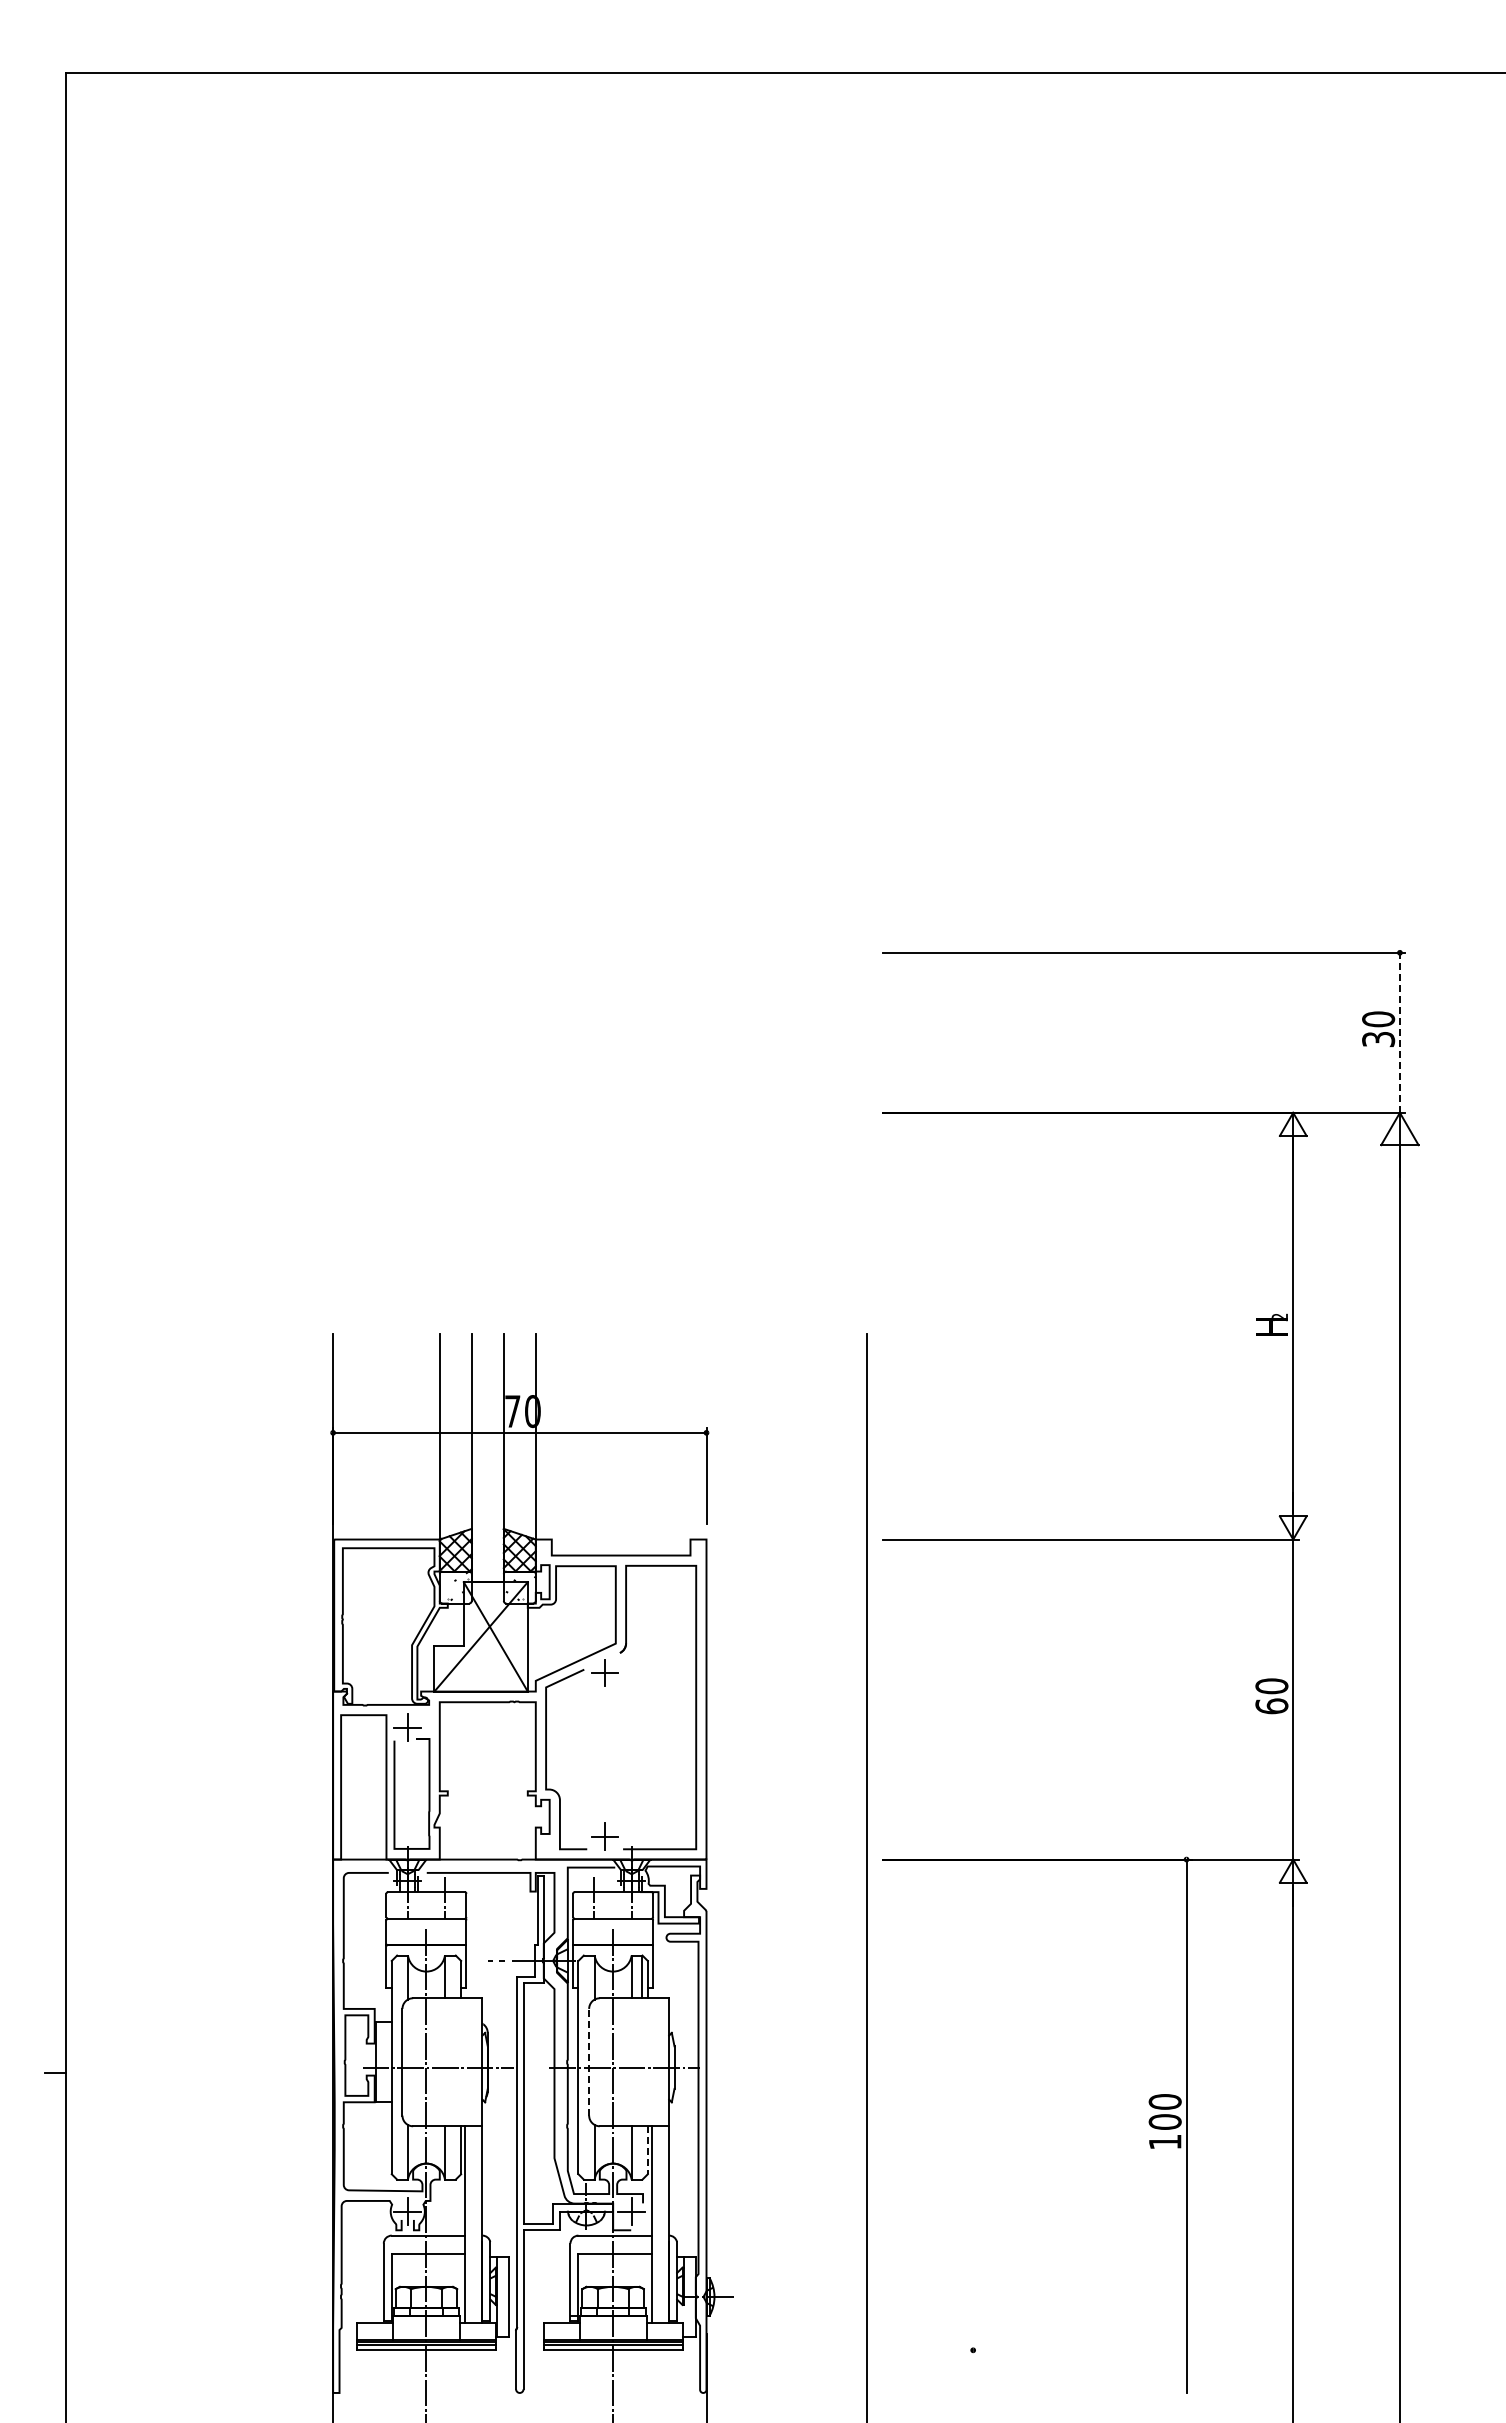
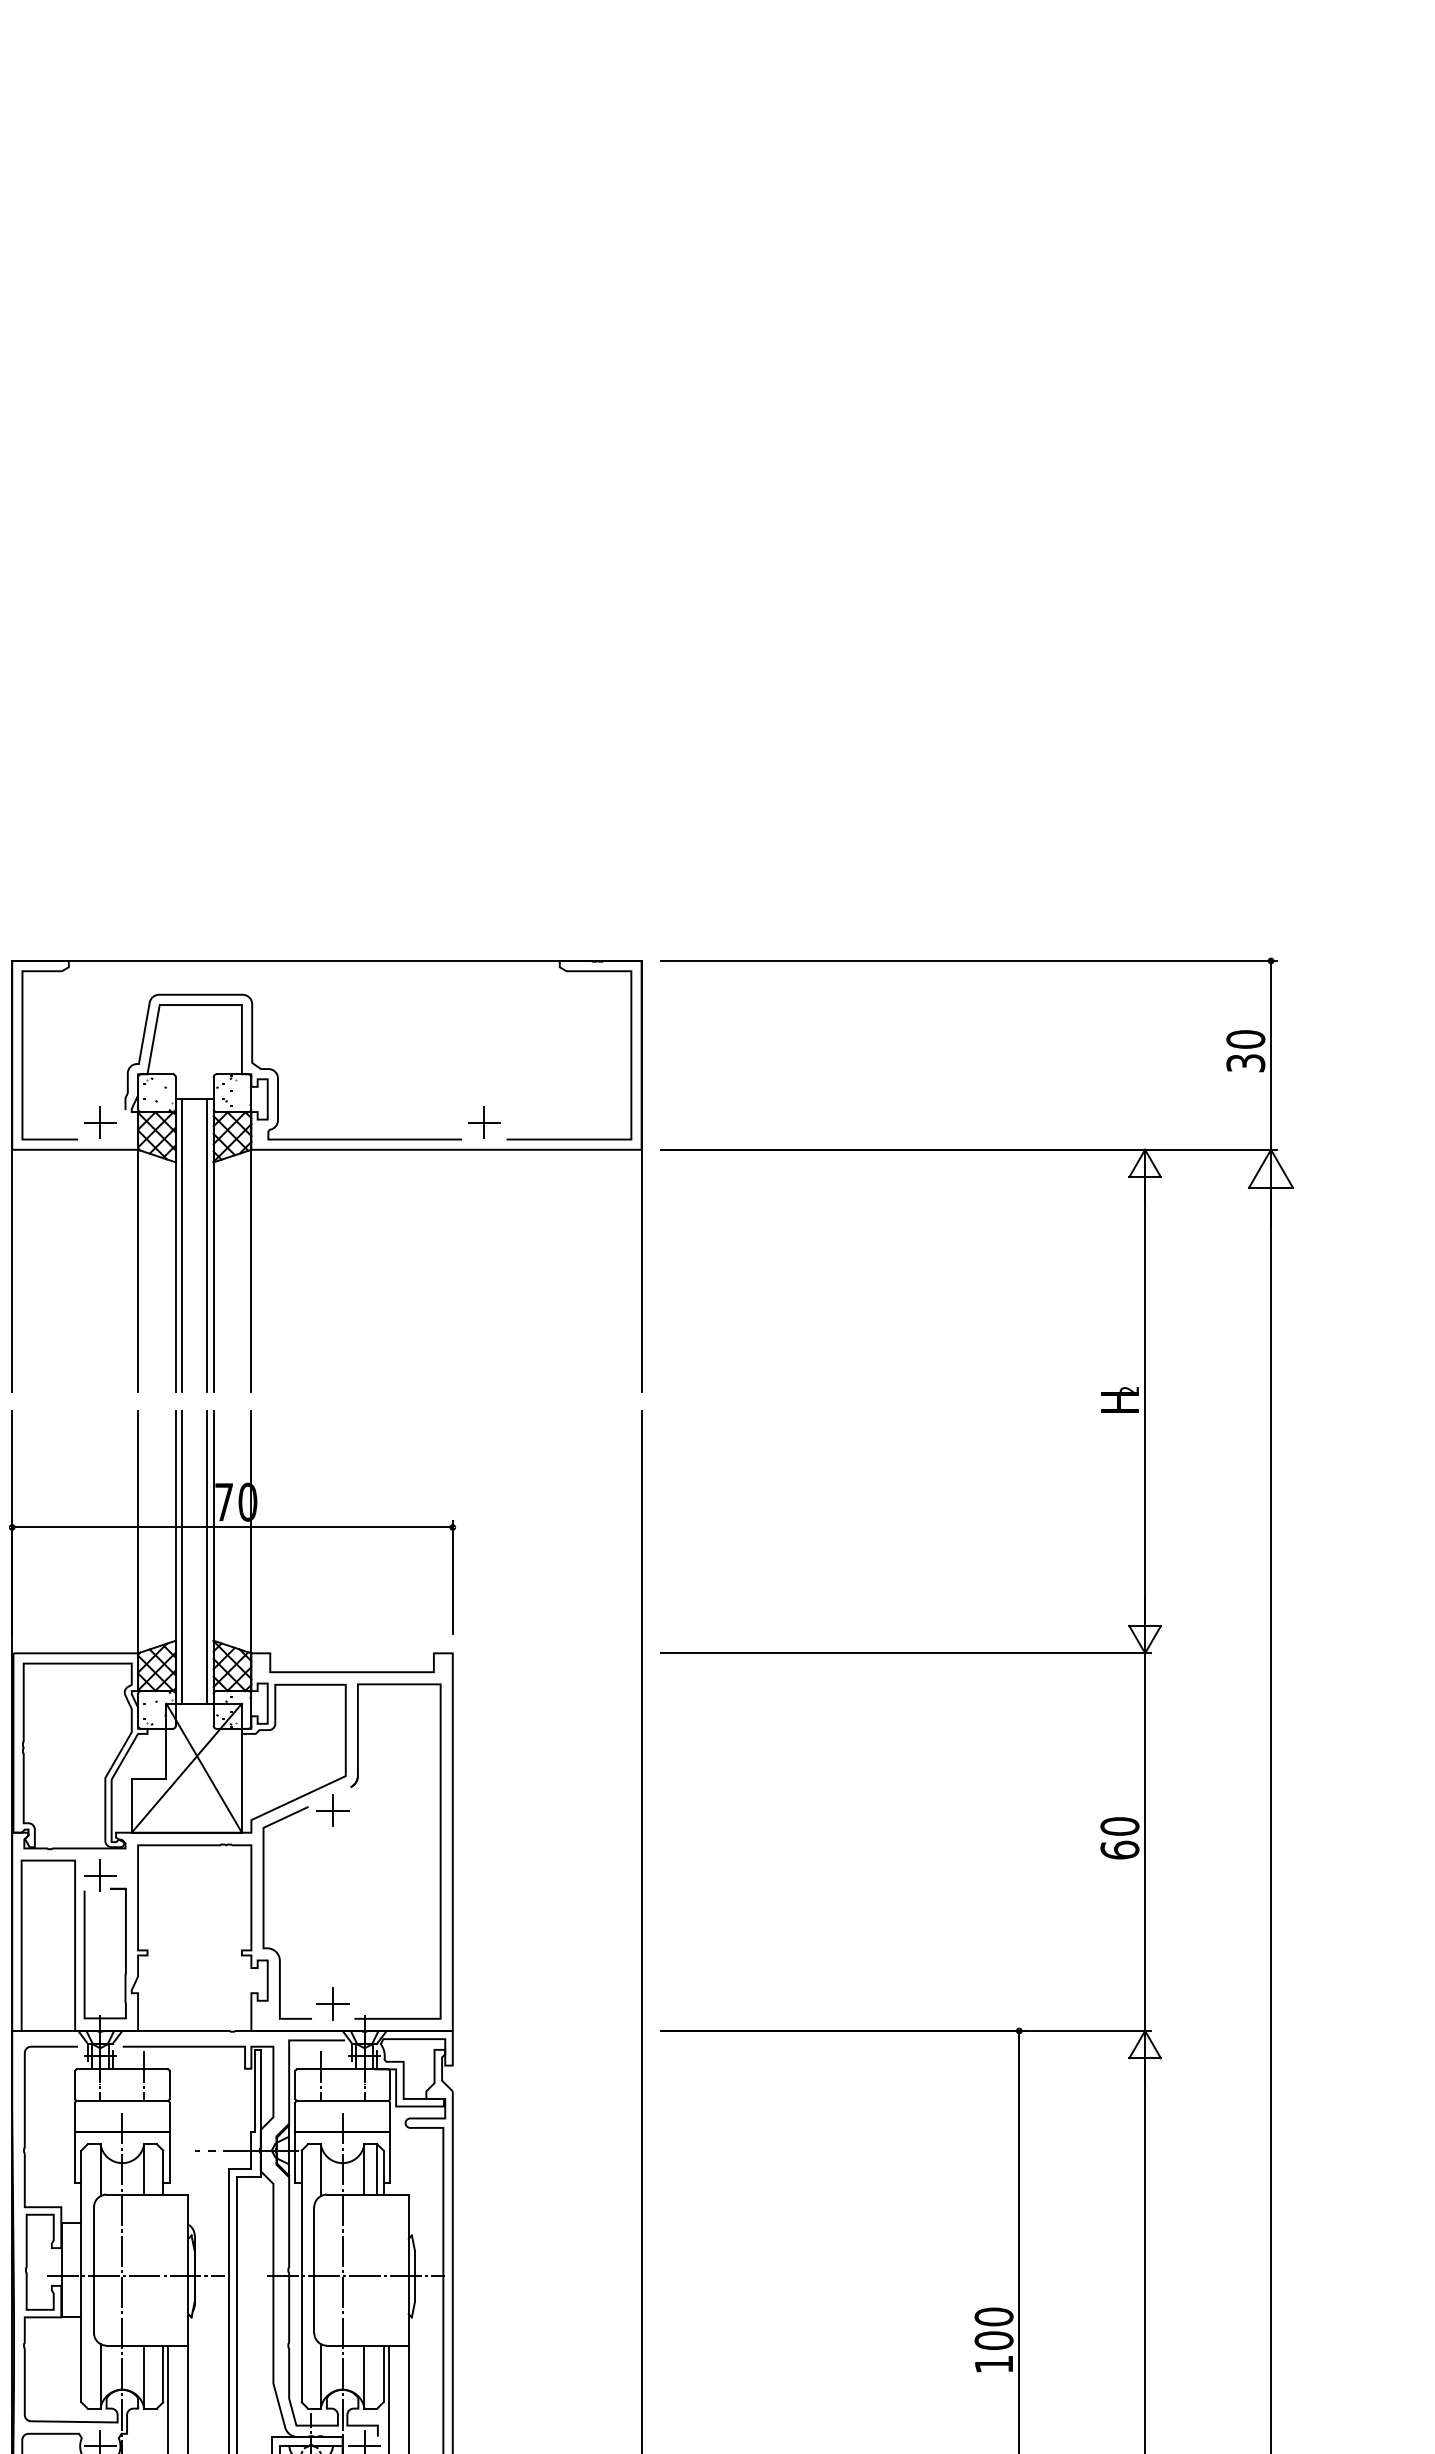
line: (1399, 1032) -> (1270, 1055), dashed -> solid
part: (599, 1113) -> (326, 1150), added
line: (477, 1458) -> (182, 1557), added
line: (498, 1458) -> (207, 1557), added
line: (589, 2061) -> (314, 2269), dashed -> solid
line: (647, 2150) -> (383, 2374), dashed -> solid

